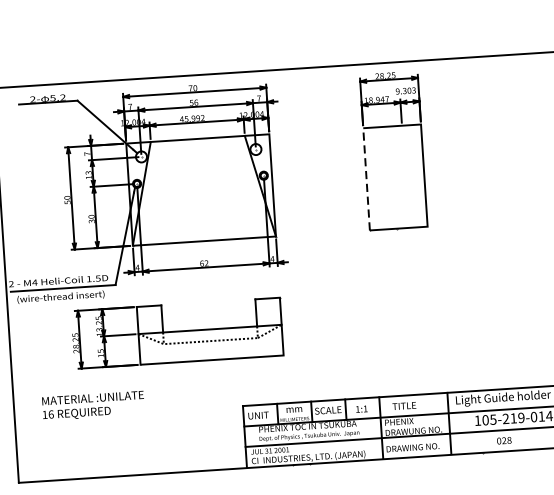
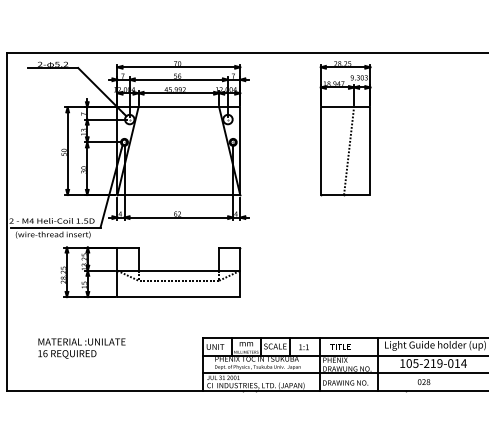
line: (399, 176) -> (349, 150), added
line: (366, 179) -> (320, 151), dashed -> solid
text: (92, 405) -> (81, 348), moved

